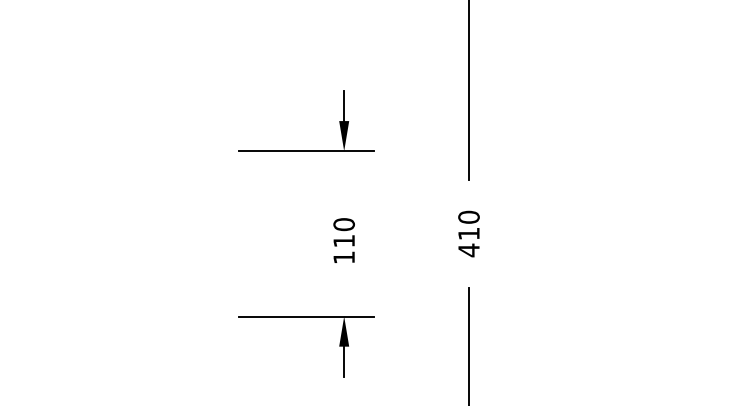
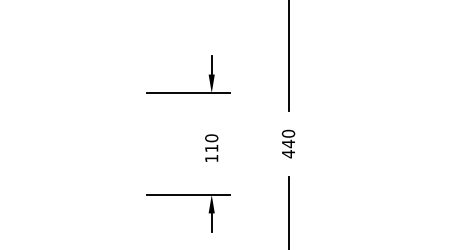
text: (468, 233) -> (288, 143), 410 -> 440

